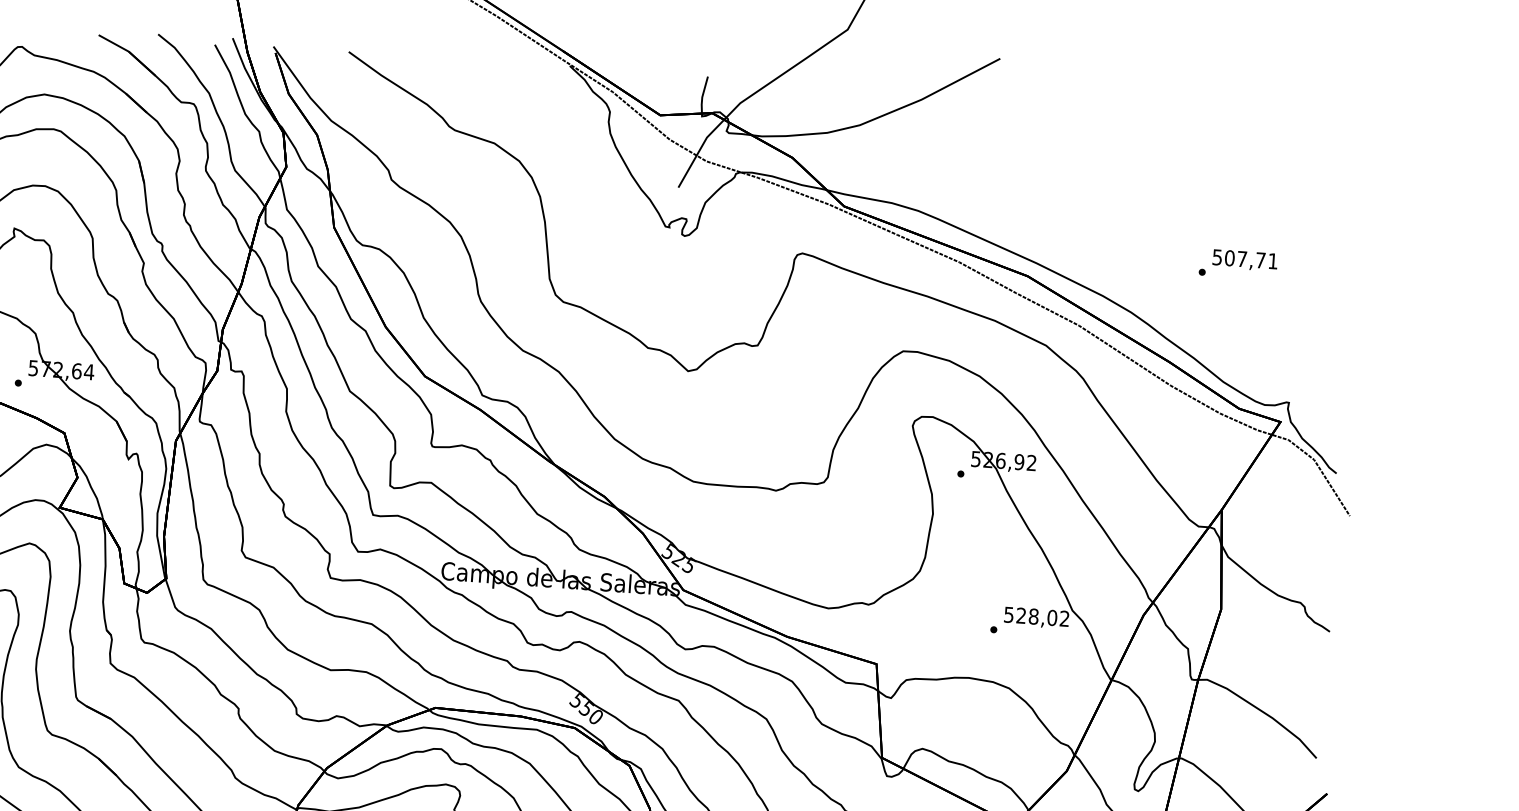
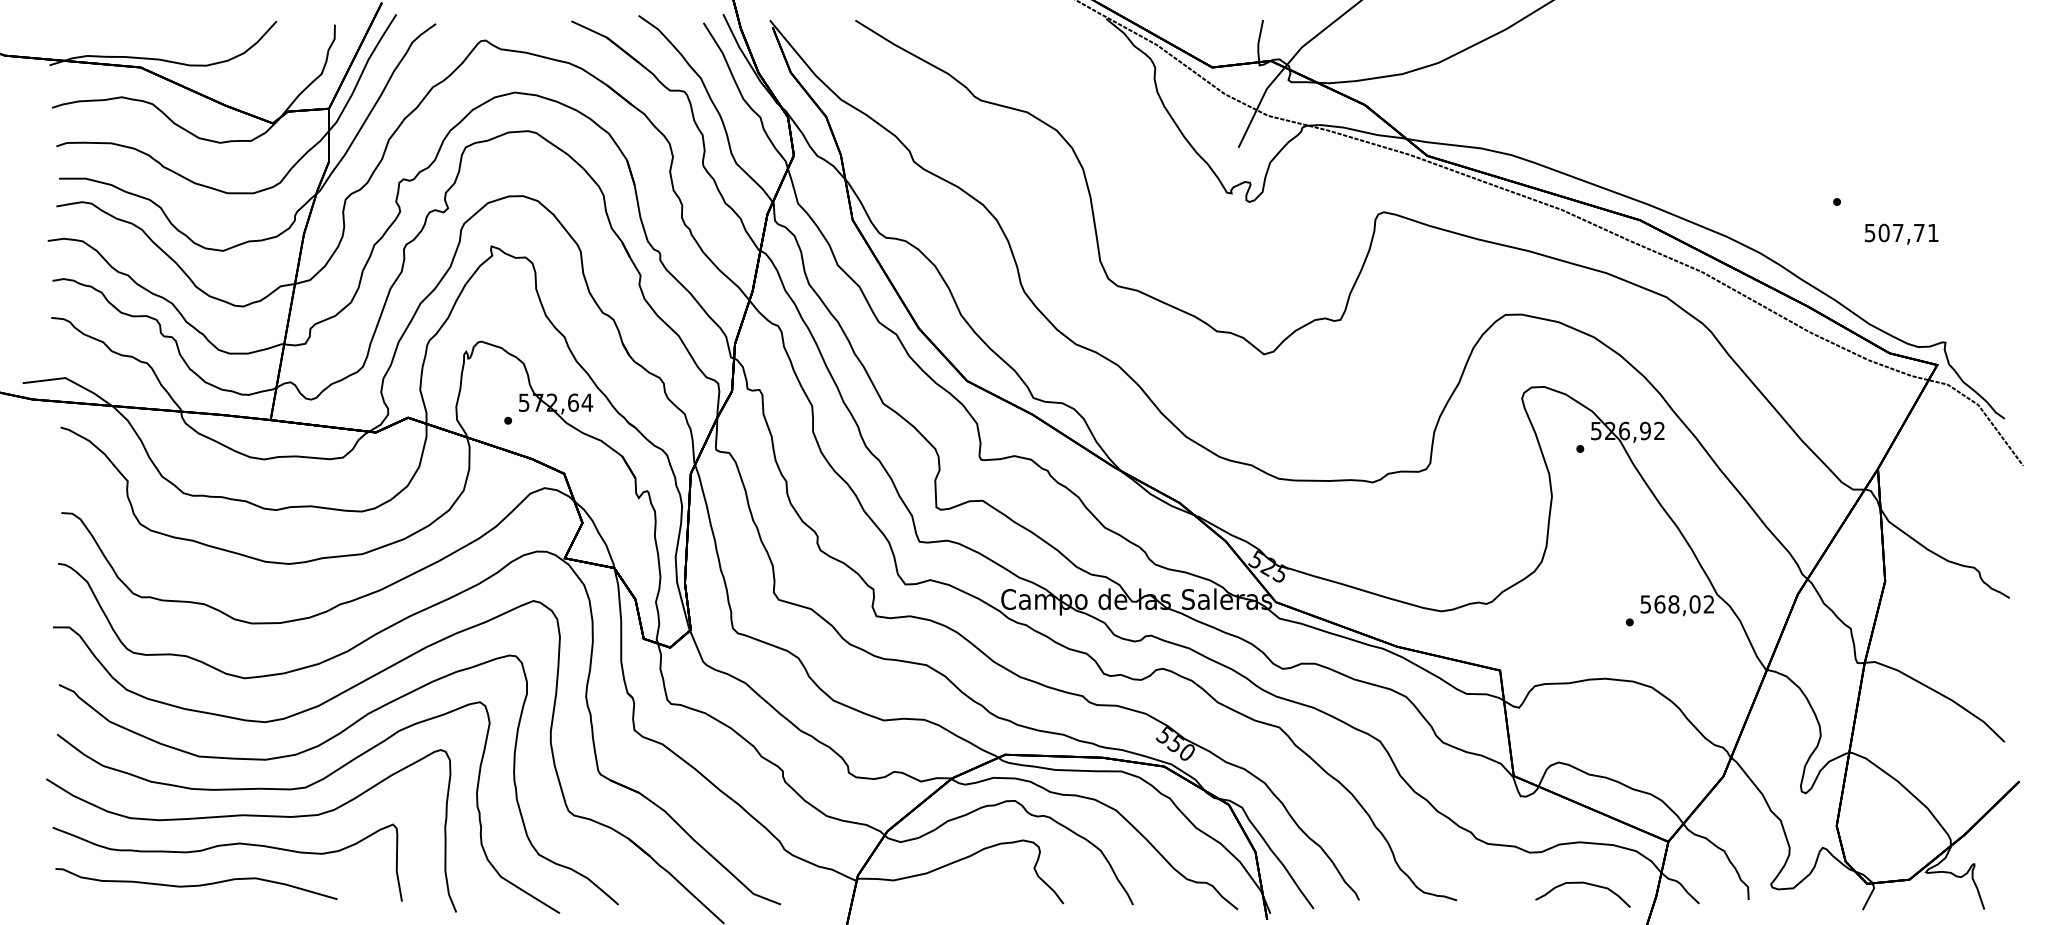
text: (1245, 259) -> (1901, 233), moved
text: (1021, 615) -> (1659, 604), 528,02 -> 568,02

